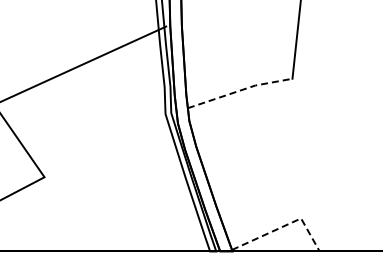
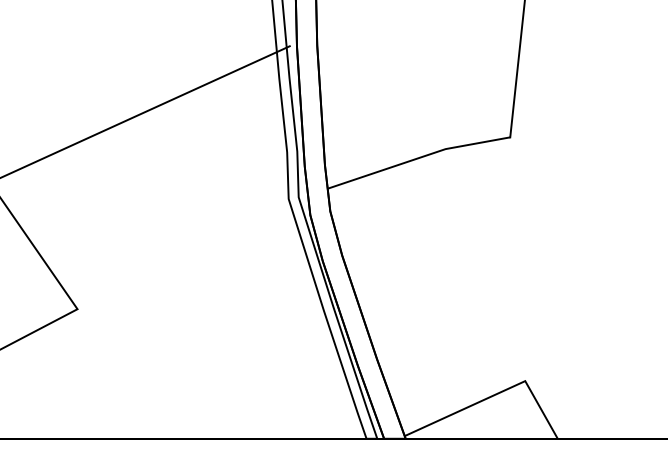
line: (240, 90) -> (419, 157), dashed -> solid
line: (284, 225) -> (496, 393), dashed -> solid

